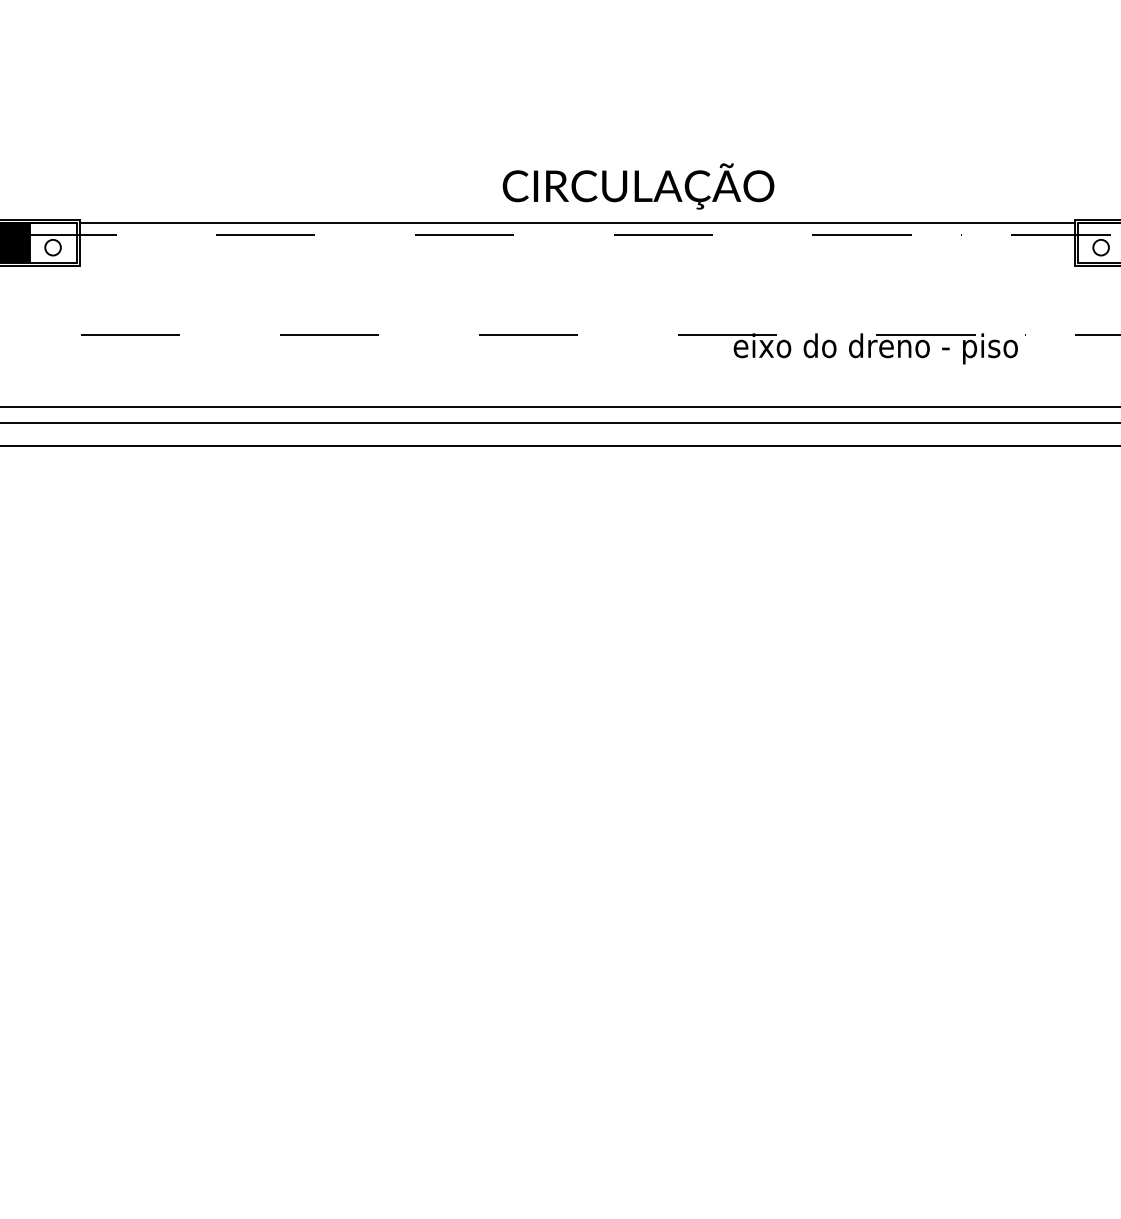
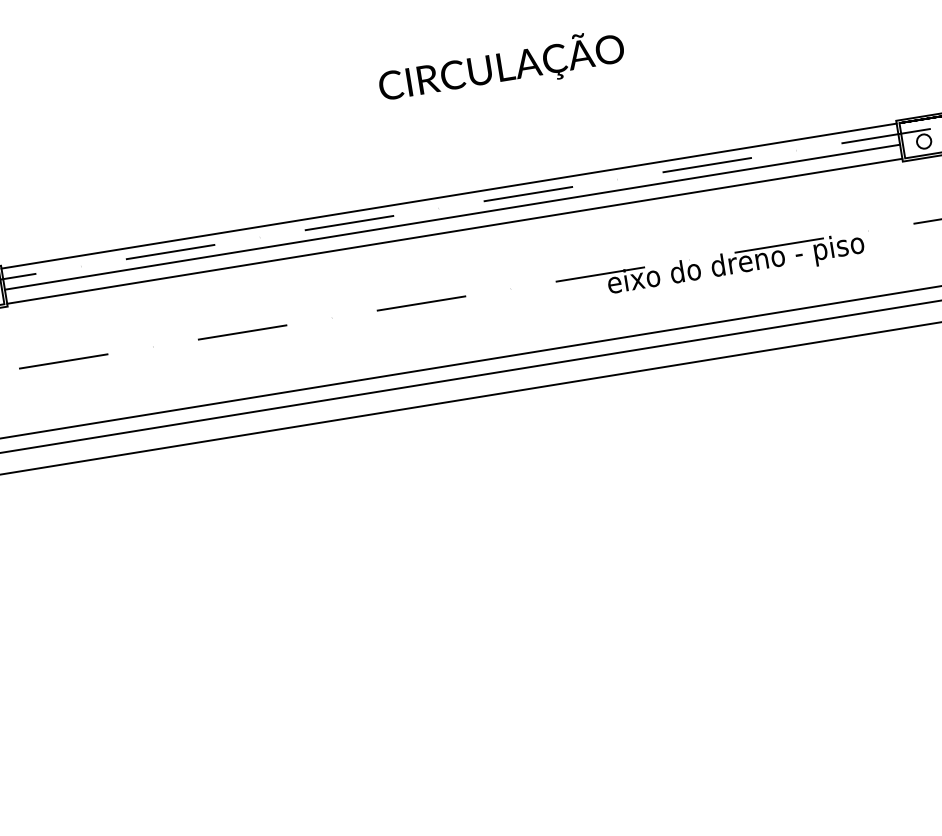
text: (638, 186) -> (501, 67), moved
line: (576, 246) -> (451, 216), added
line: (576, 262) -> (454, 231), added

